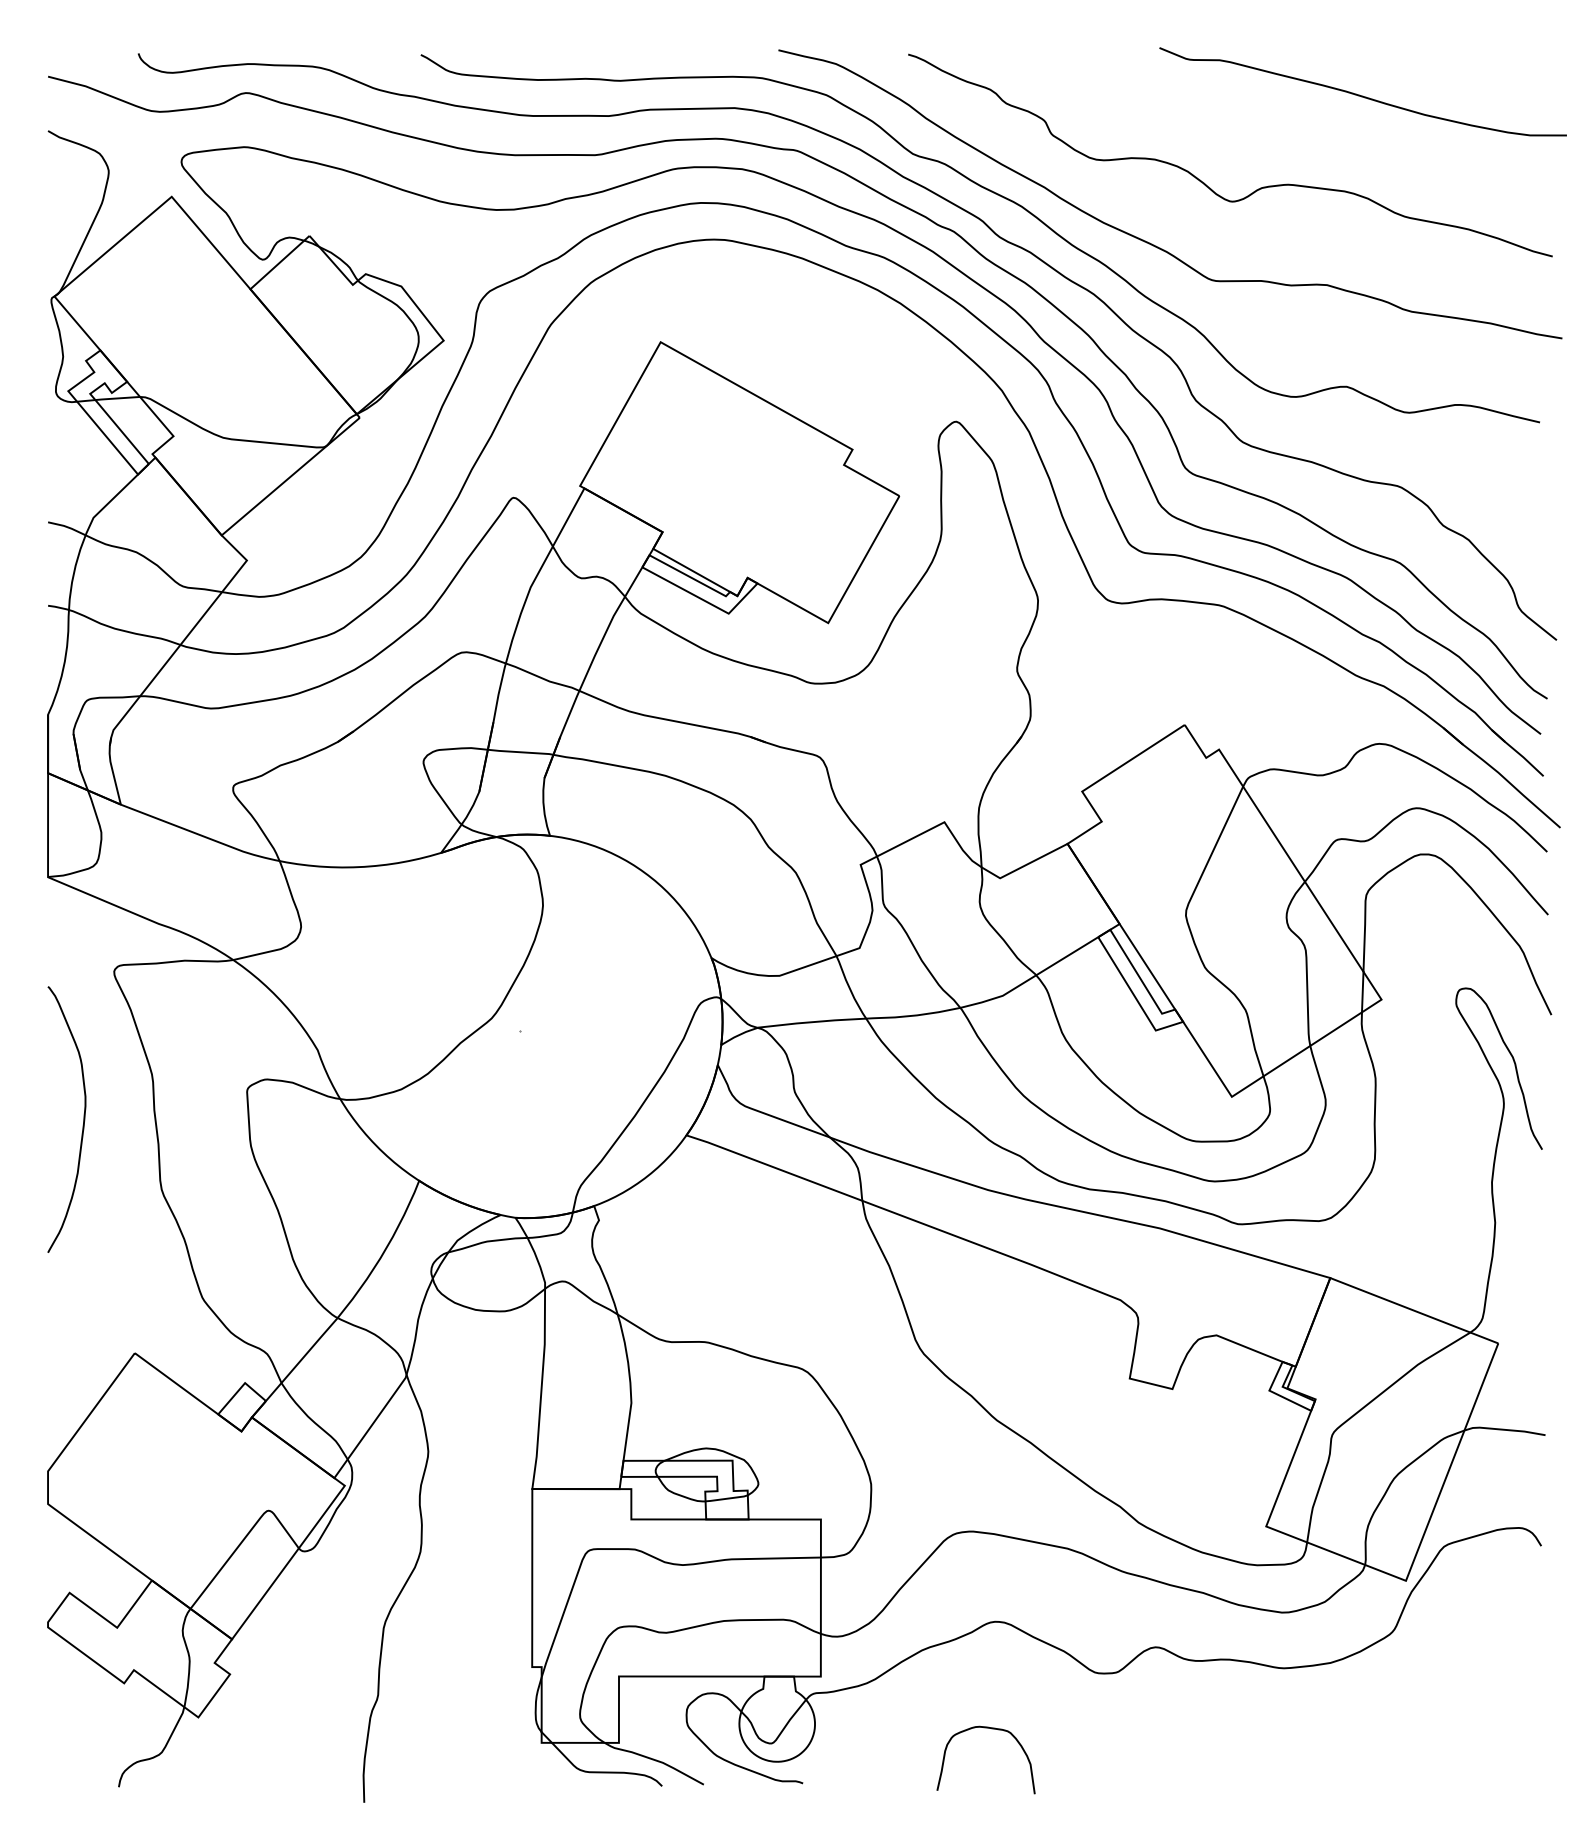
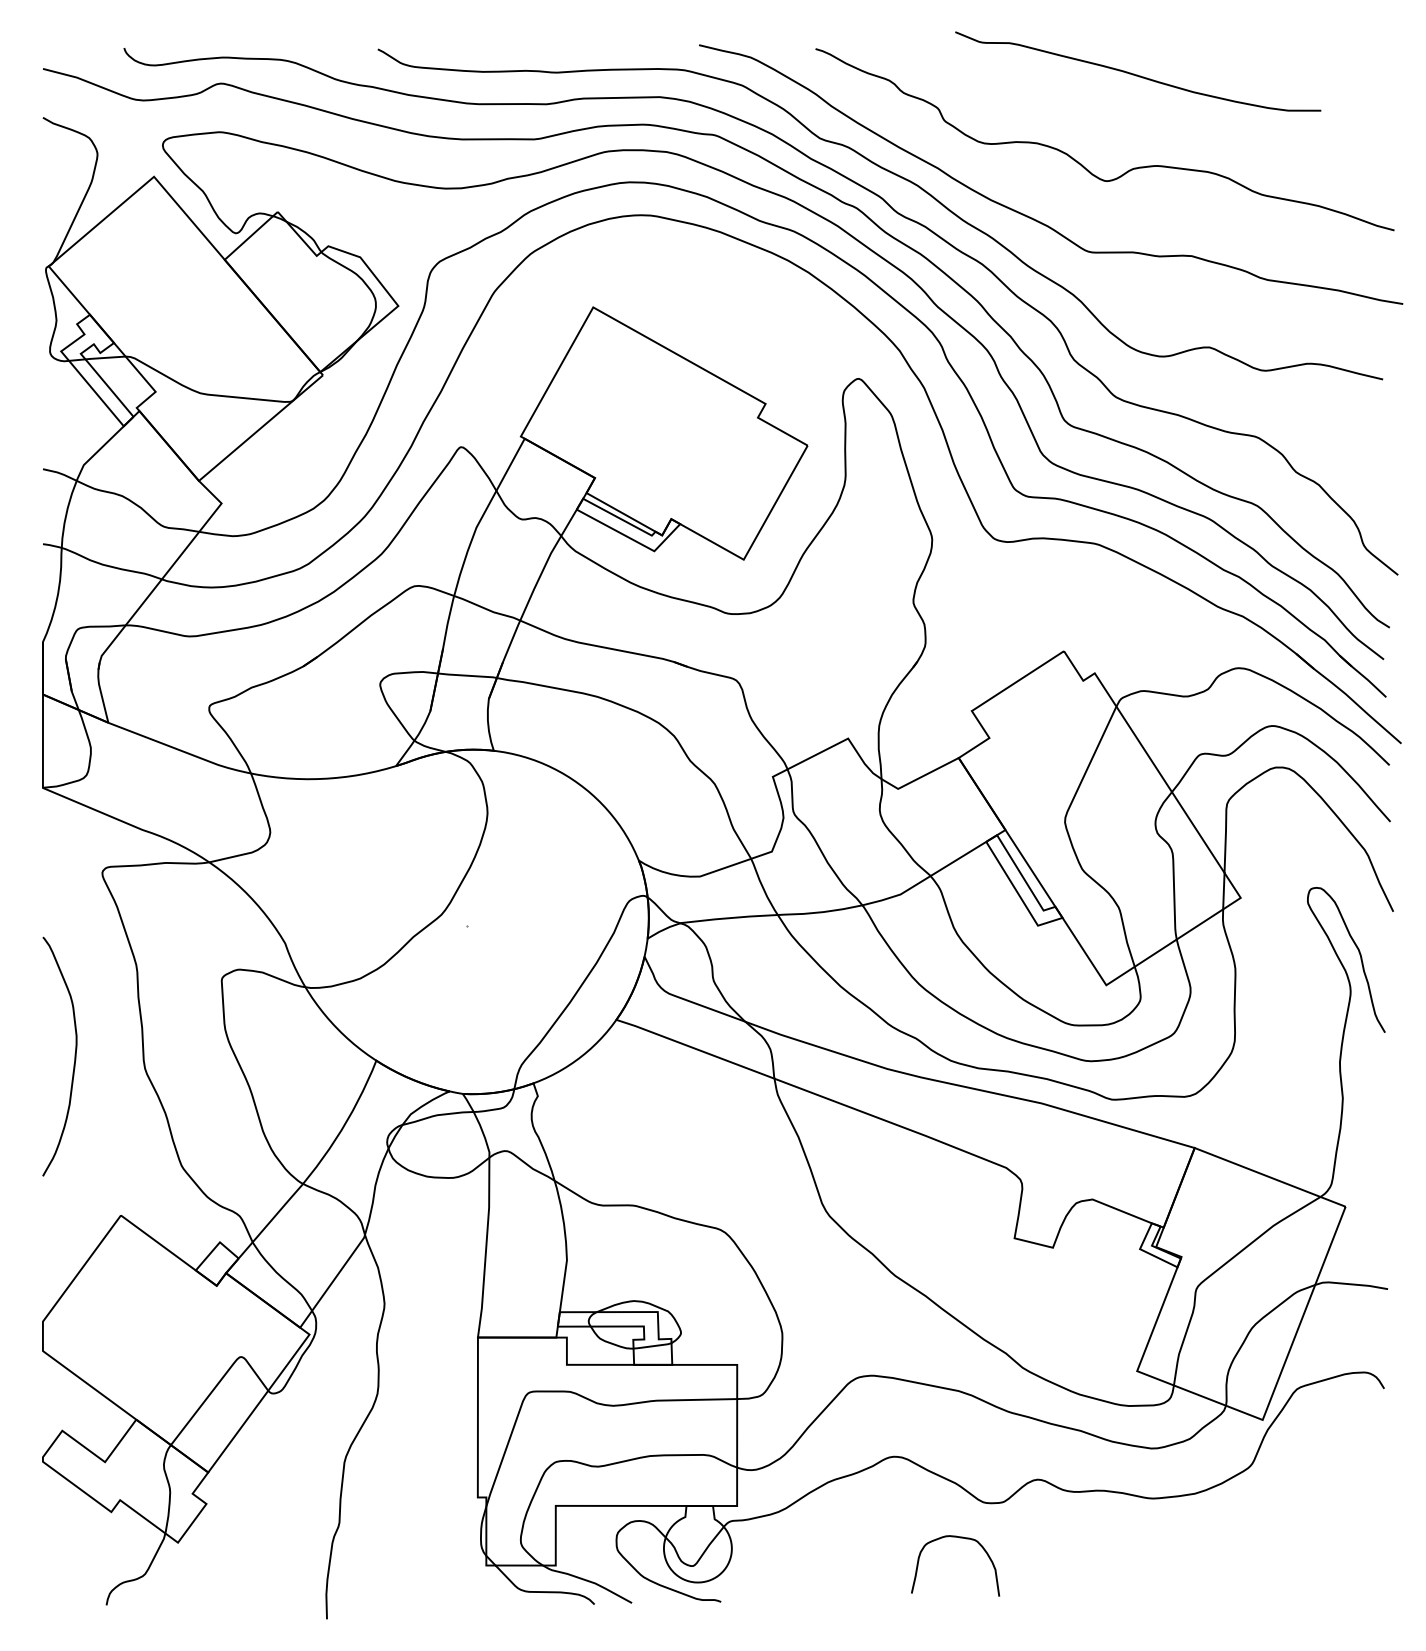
curve: (1362, 95) -> (1137, 74), moved
curve: (83, 1119) -> (74, 1056), moved
curve: (990, 1729) -> (959, 1538), moved

